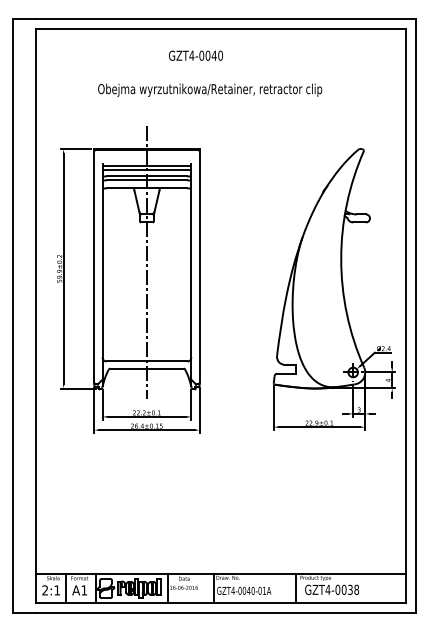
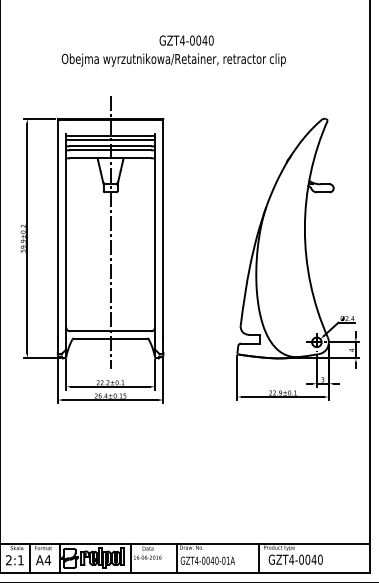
text: (195, 55) -> (186, 40), moved
text: (353, 589) -> (317, 559), GZT4-0038 -> GZT4-0040
text: (84, 590) -> (48, 560), A1 -> A4

